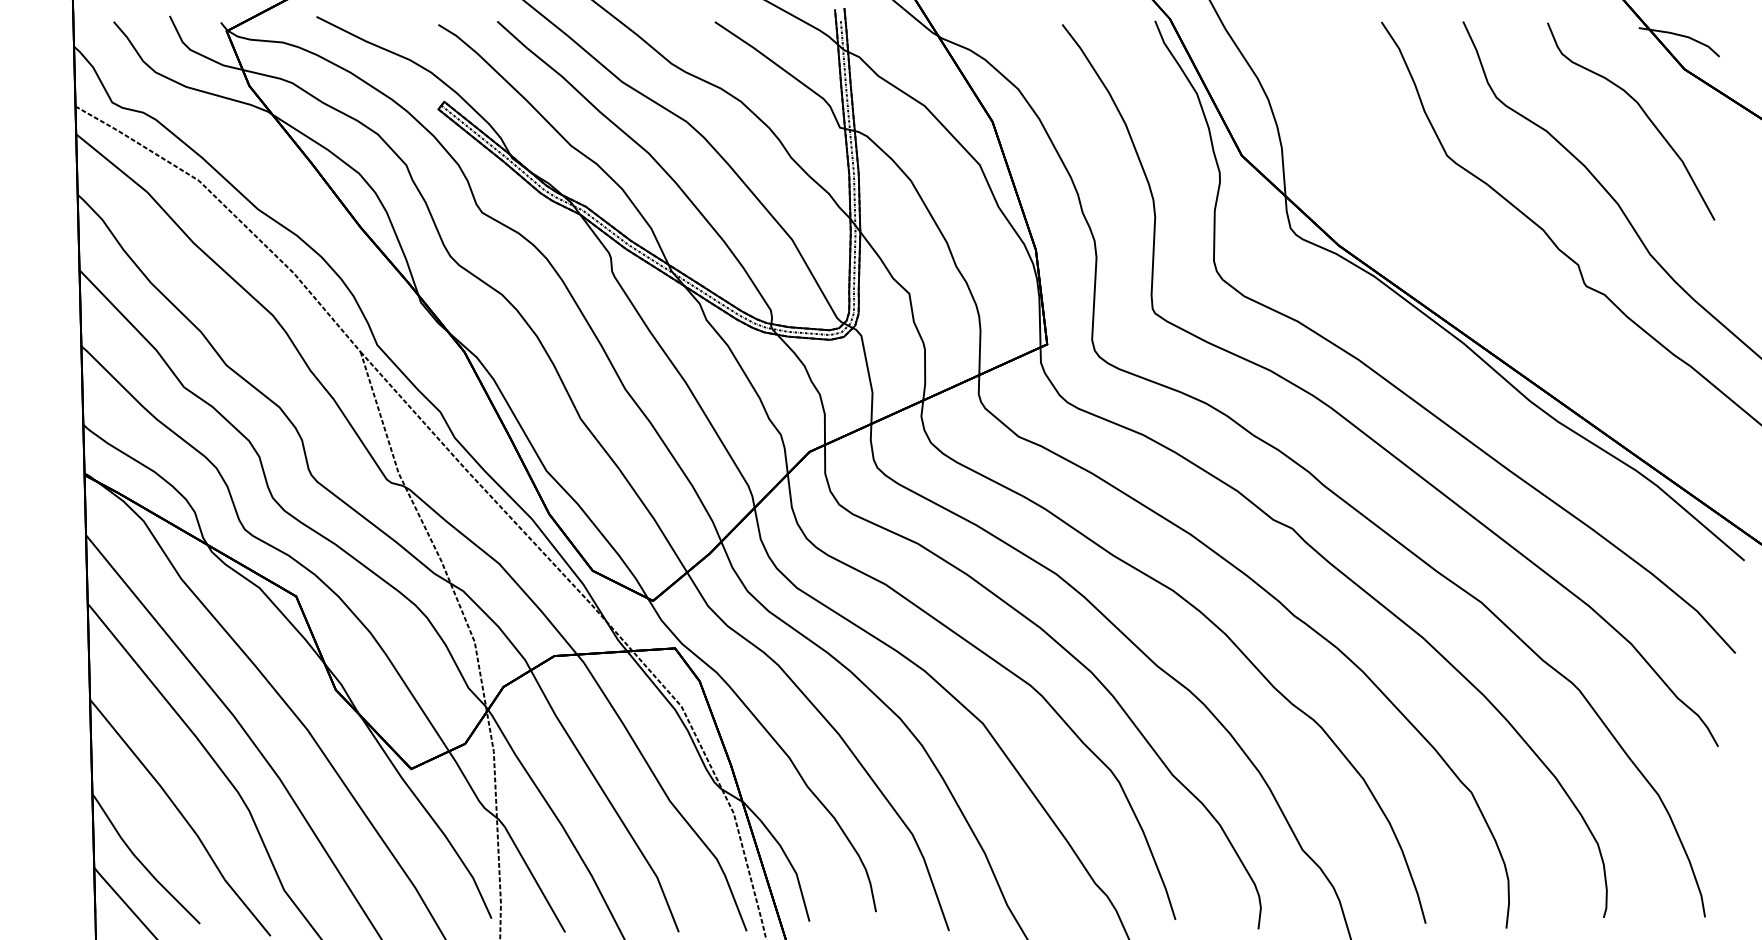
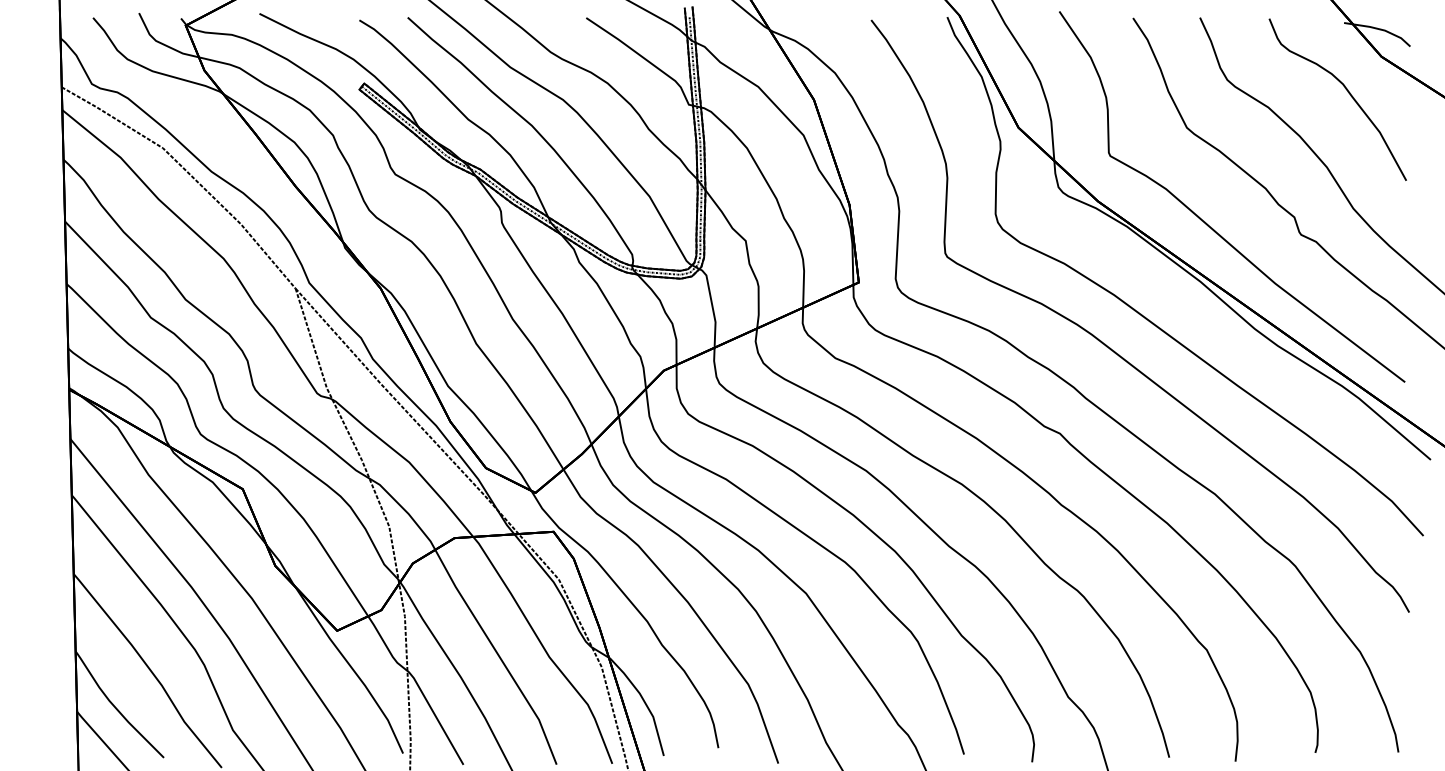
part: (1471, 271) -> (1206, 222), added

